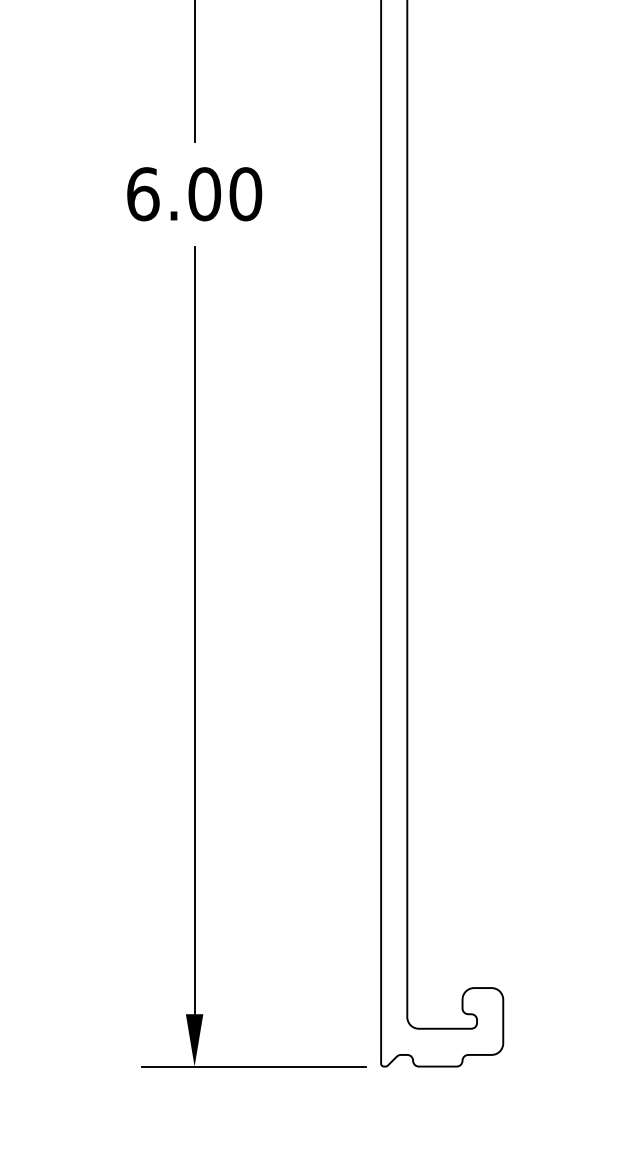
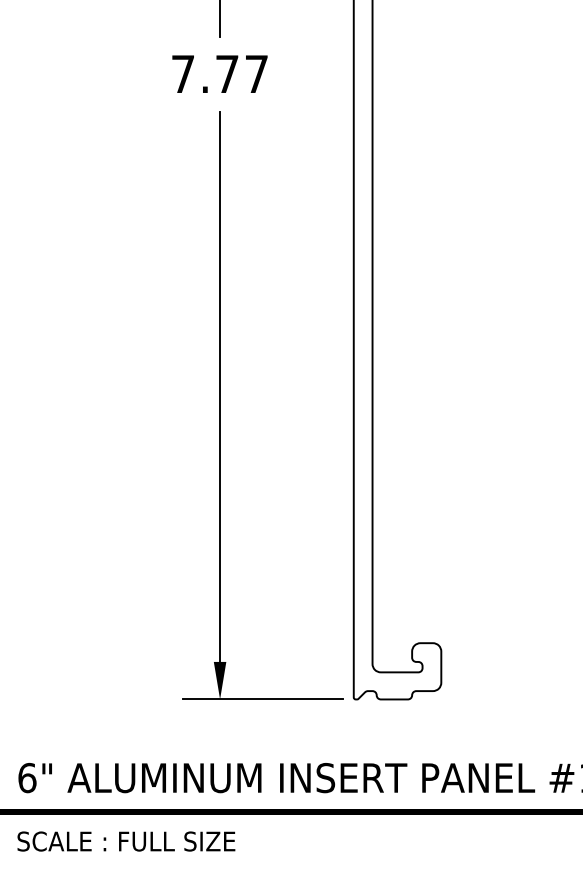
text: (193, 193) -> (219, 73), 6.00 -> 7.77

